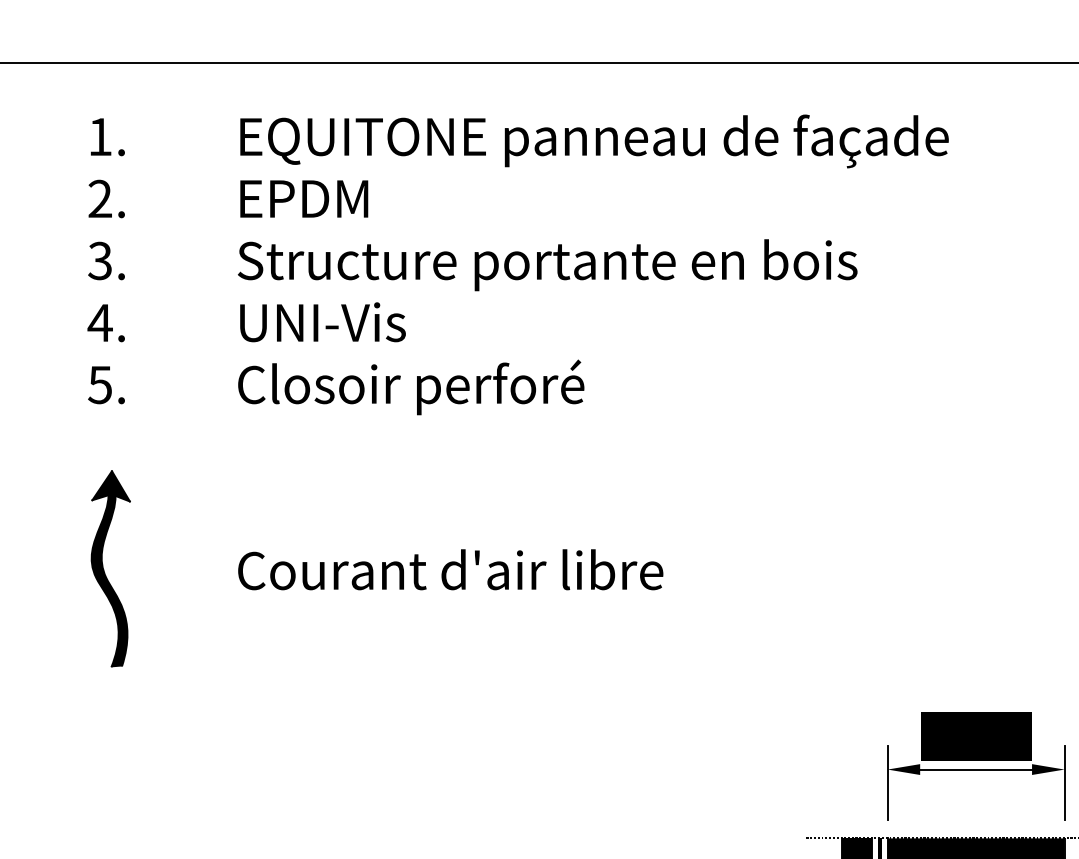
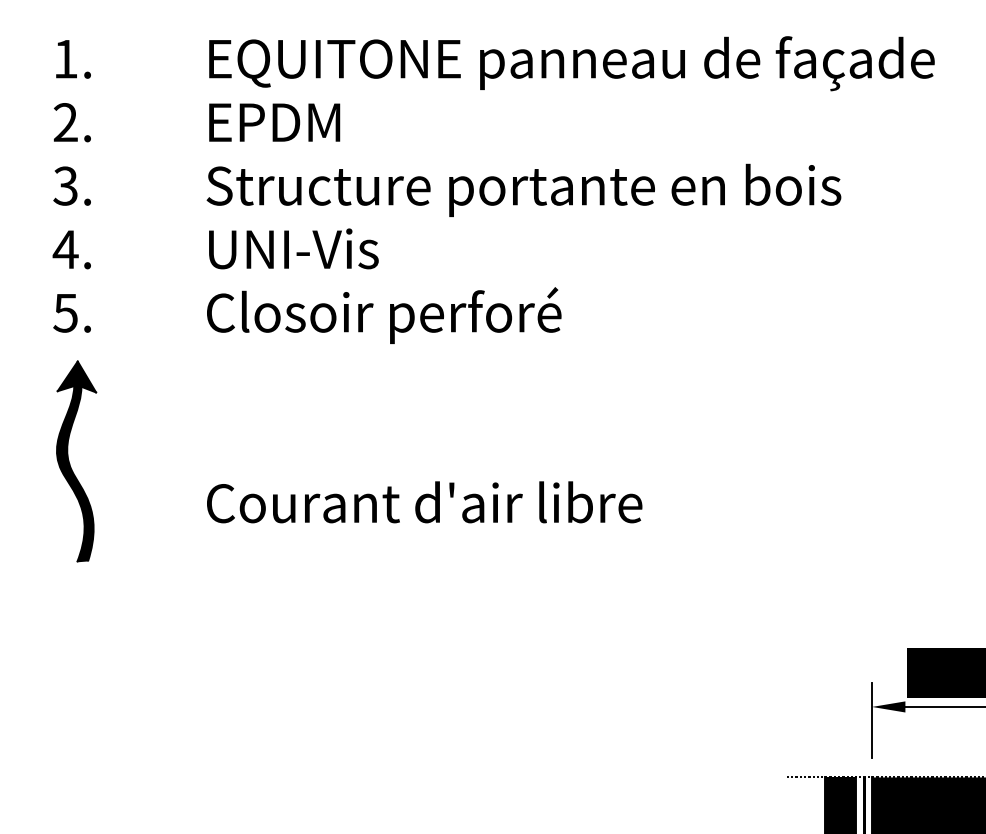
part: (104, 569) -> (70, 462), moved

